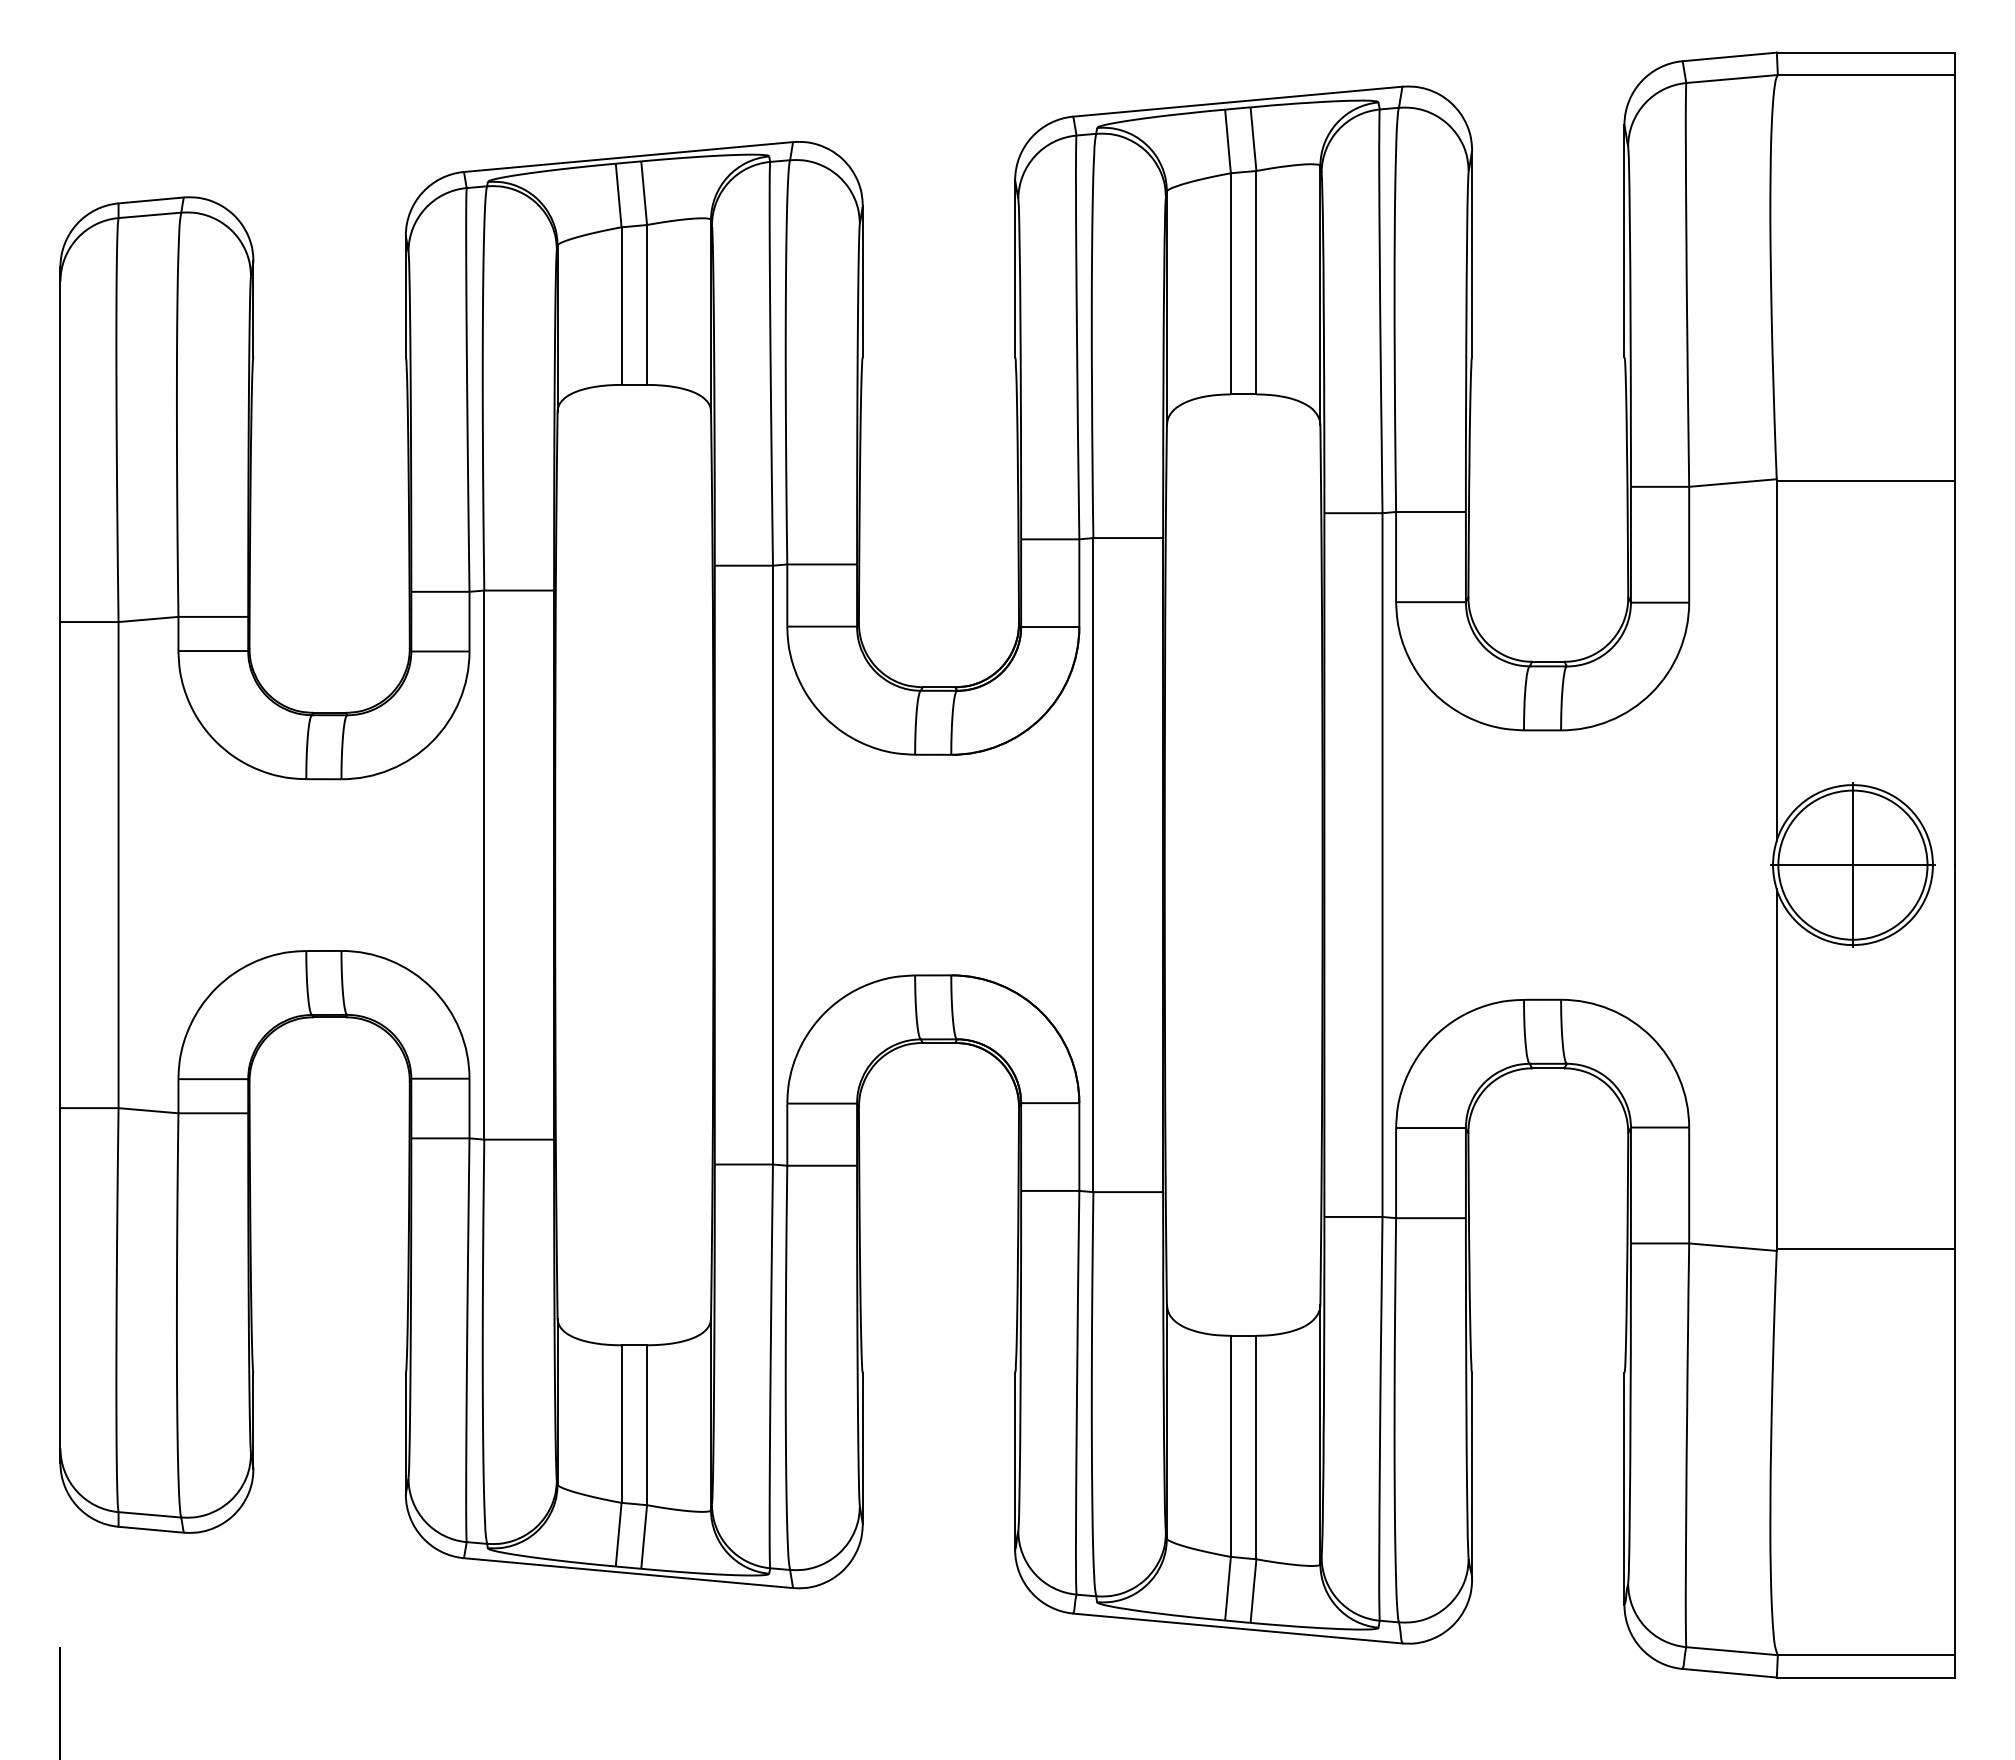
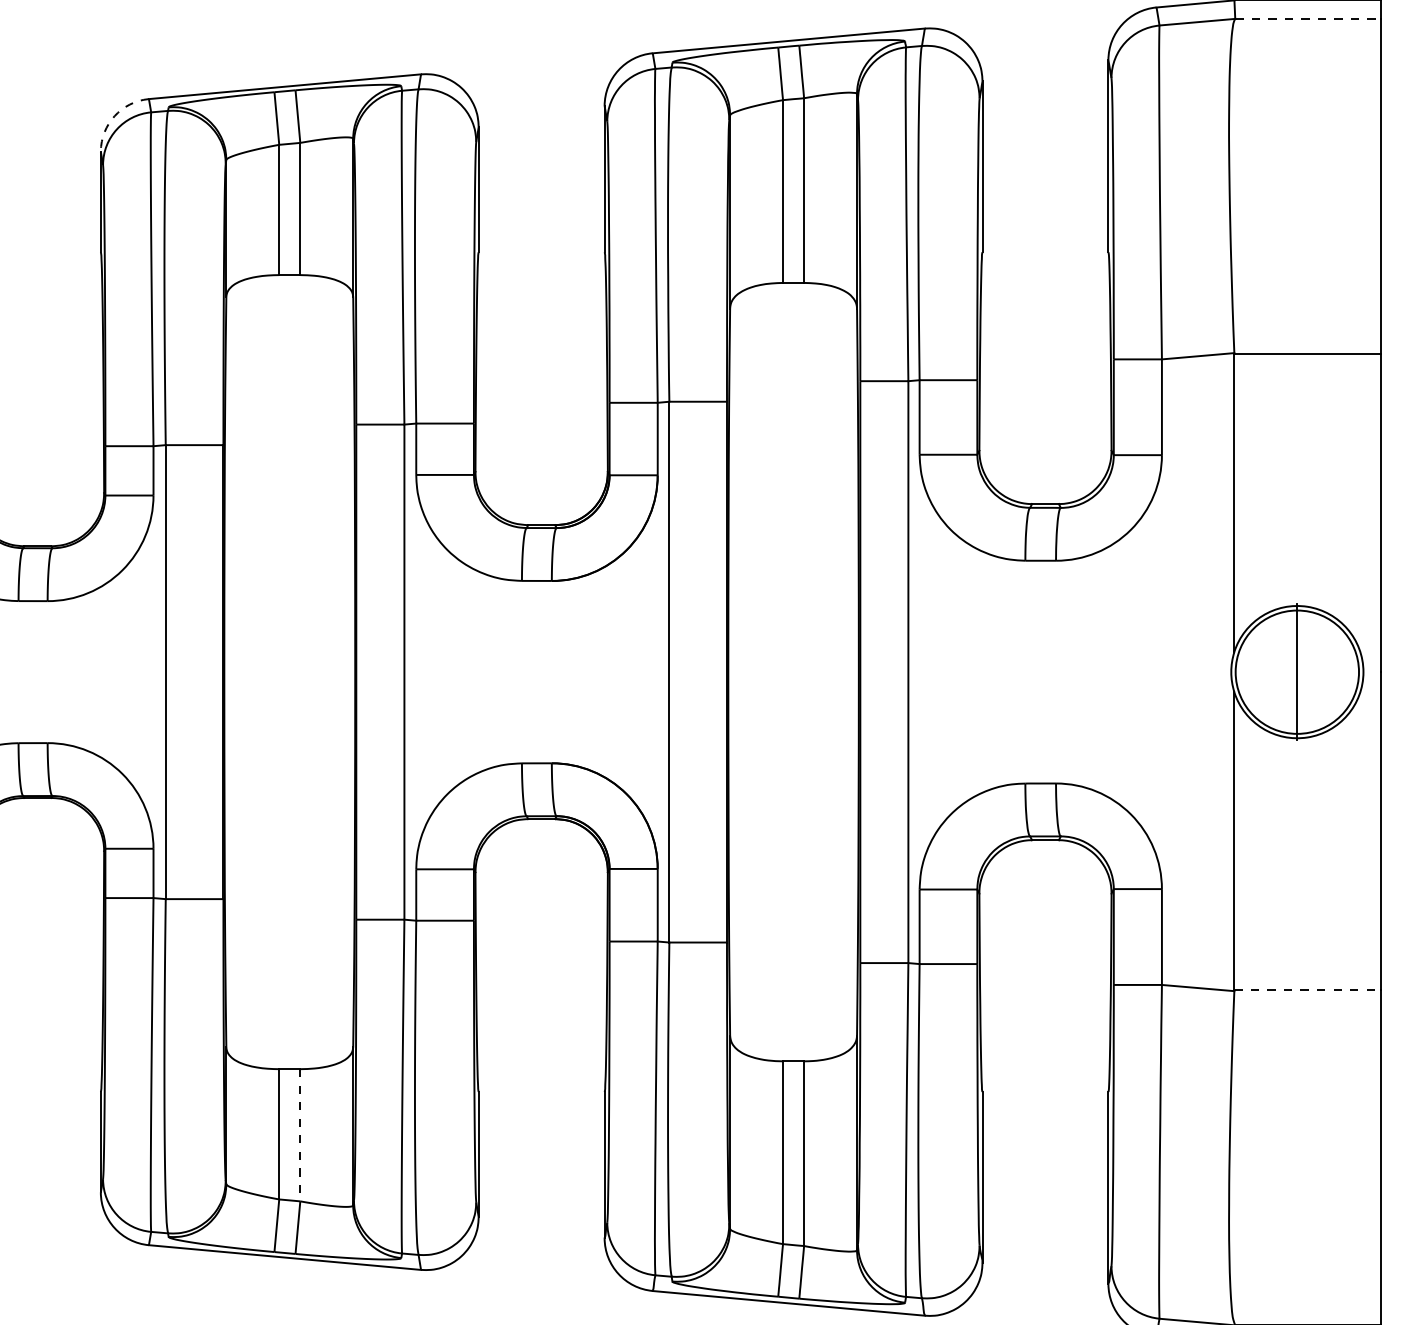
line: (1866, 75) -> (1308, 19), solid -> dashed
arc: (422, 192) -> (114, 116), solid -> dashed
line: (1852, 865) -> (1296, 672), removed
line: (1865, 1249) -> (1307, 989), solid -> dashed
line: (647, 1425) -> (300, 1135), solid -> dashed

